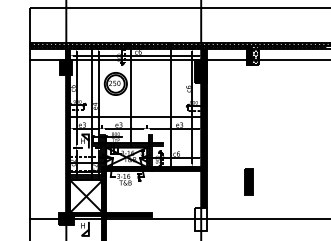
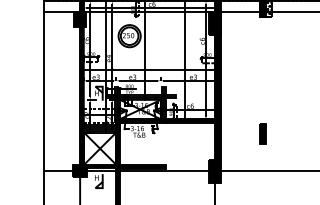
part: (249, 181) -> (263, 133), size x0.71
fill: (201, 219) -> (215, 171), added

